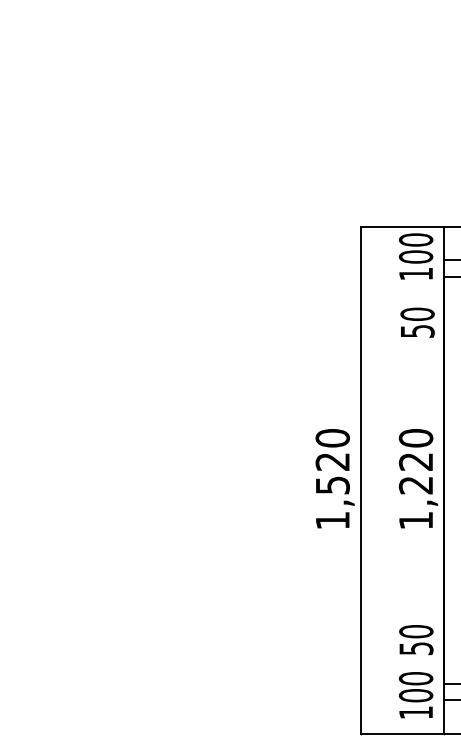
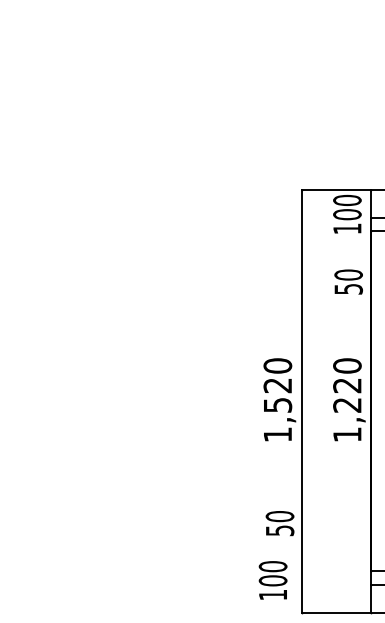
text: (417, 322) -> (348, 281), moved
text: (416, 640) -> (280, 523), moved
text: (415, 695) -> (272, 580), moved

